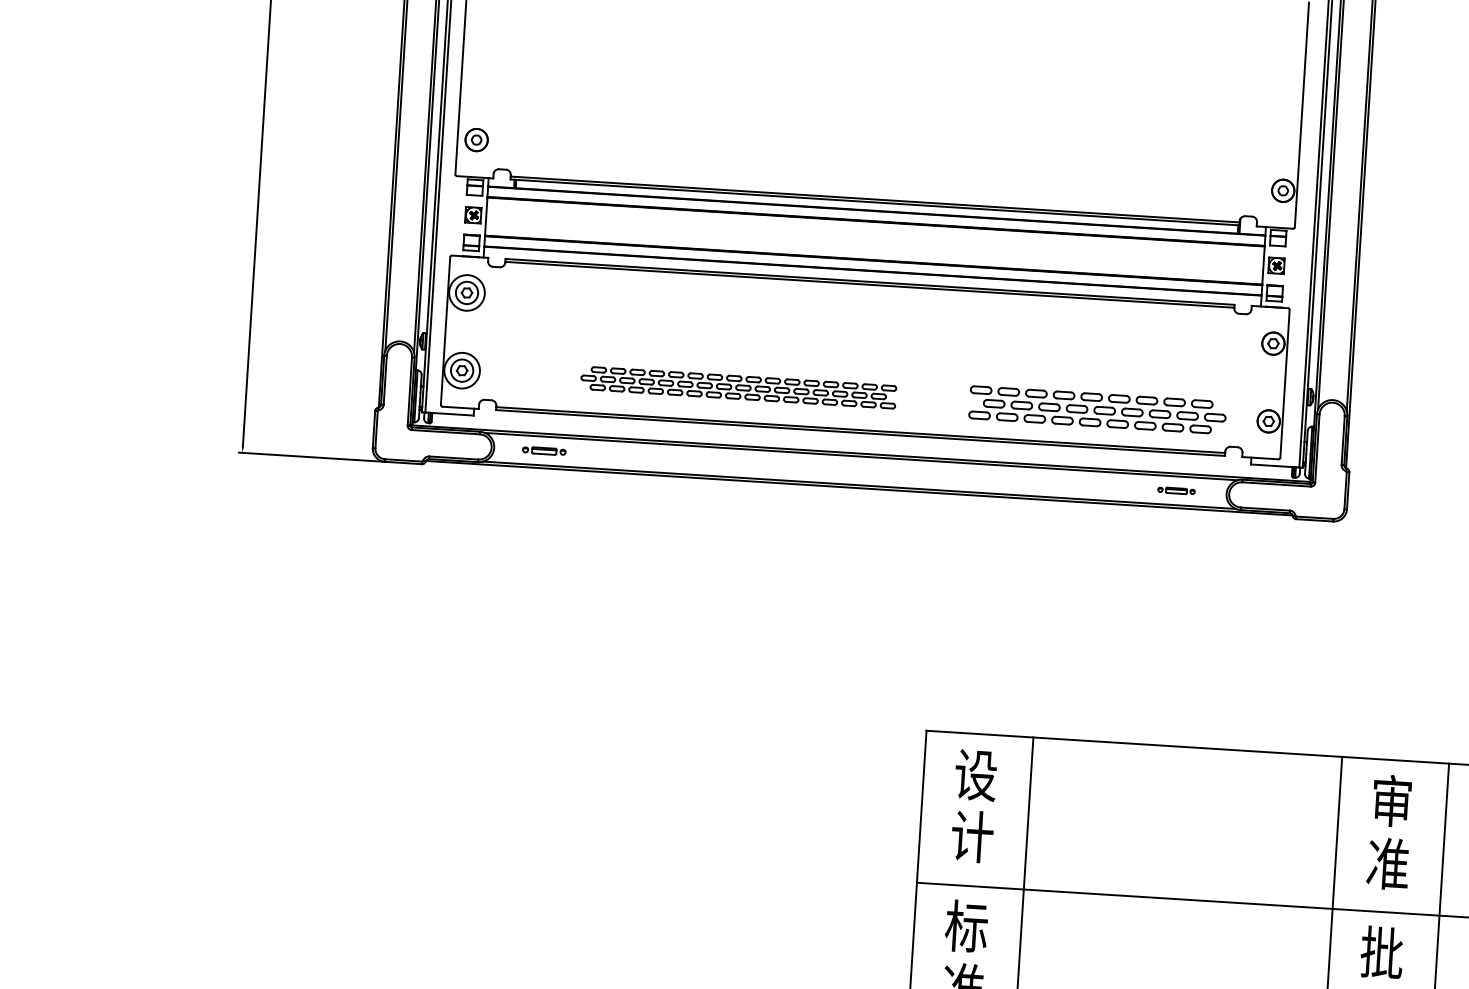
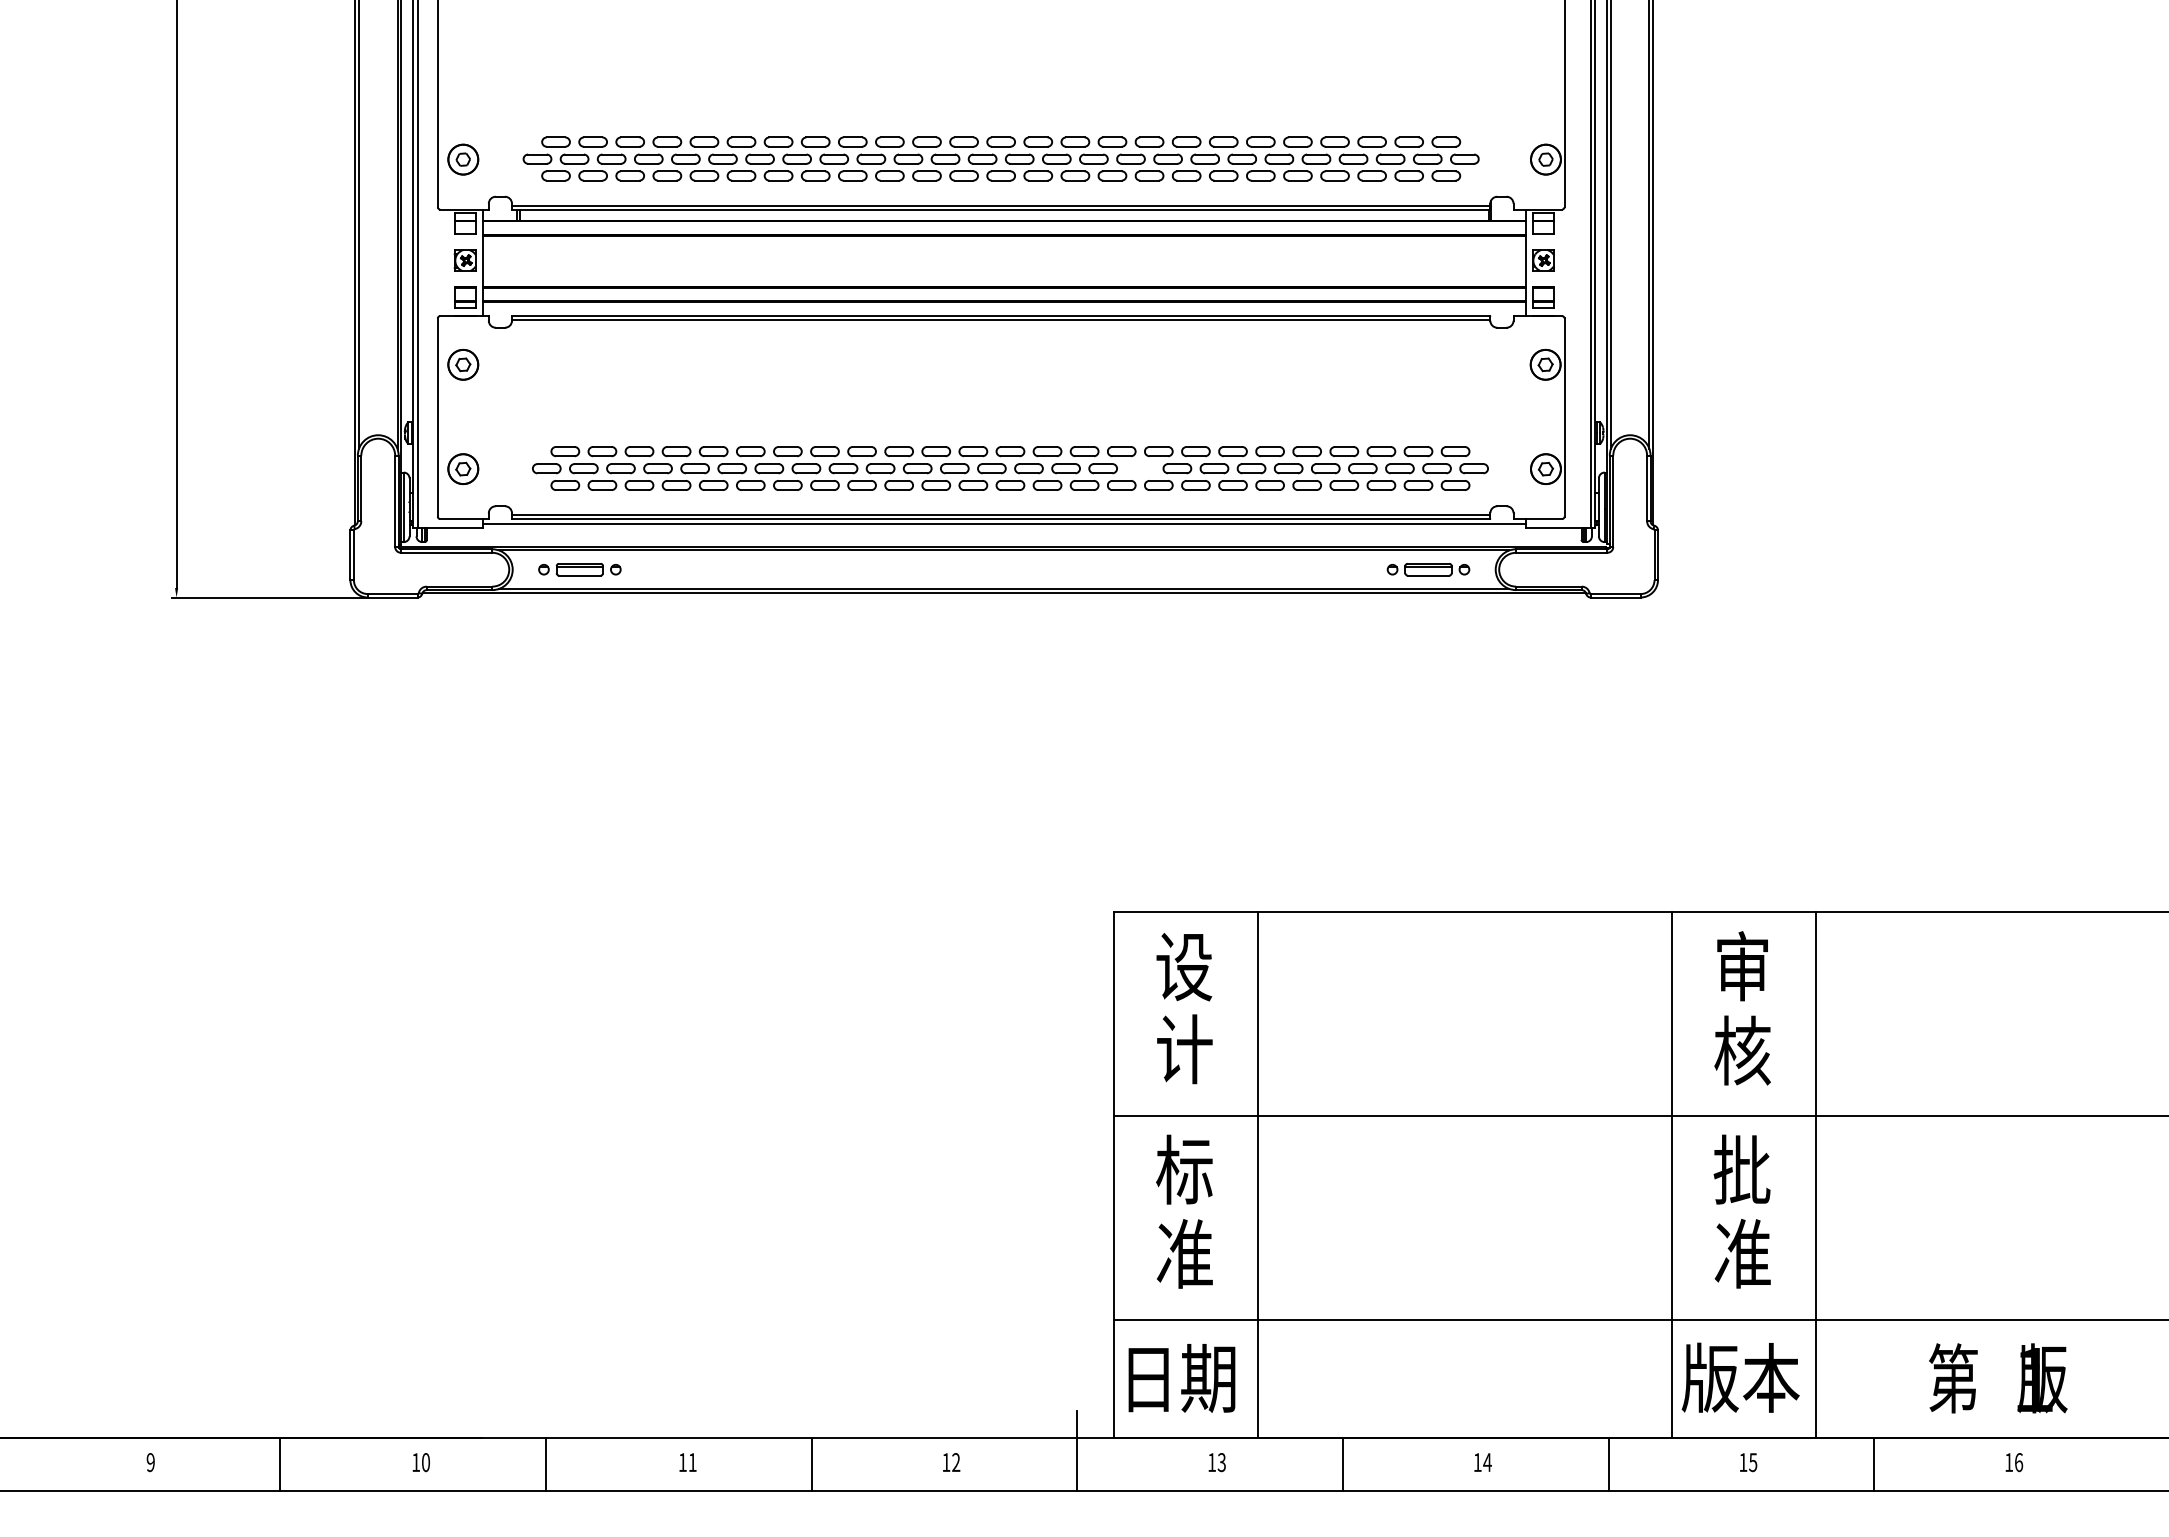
part: (876, 164) -> (1000, 158), added
circle: (467, 292) -> (463, 364), size x0.62
circle: (462, 370) -> (463, 469), size x0.62
part: (738, 387) -> (834, 468), size x1.43
line: (862, 436) -> (1003, 523), added
part: (544, 450) -> (579, 569), size x1.43
part: (1176, 490) -> (1428, 569), size x1.67
text: (1387, 863) -> (1742, 1050), 准 -> 核

